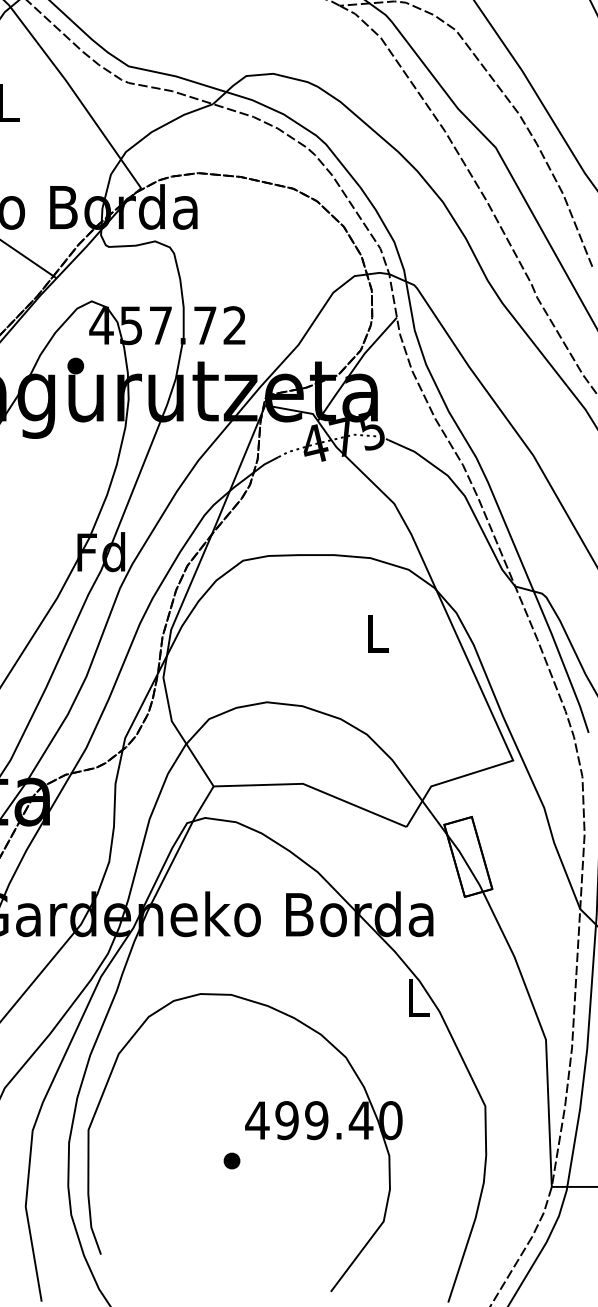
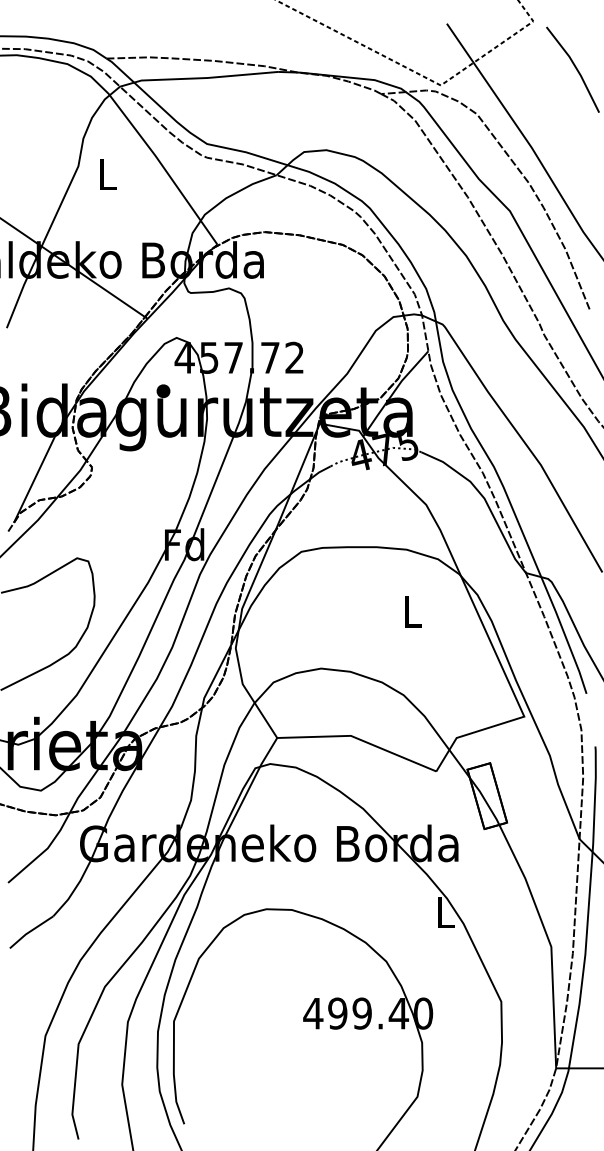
part: (232, 1160) -> (292, 1046), removed

